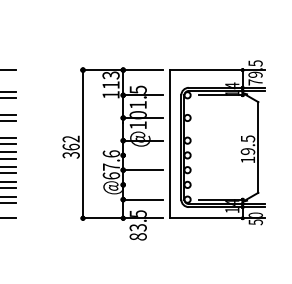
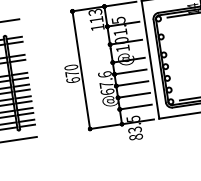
text: (70, 146) -> (71, 73), 362 -> 670
line: (143, 155) -> (130, 71), added
line: (143, 184) -> (134, 95), added

